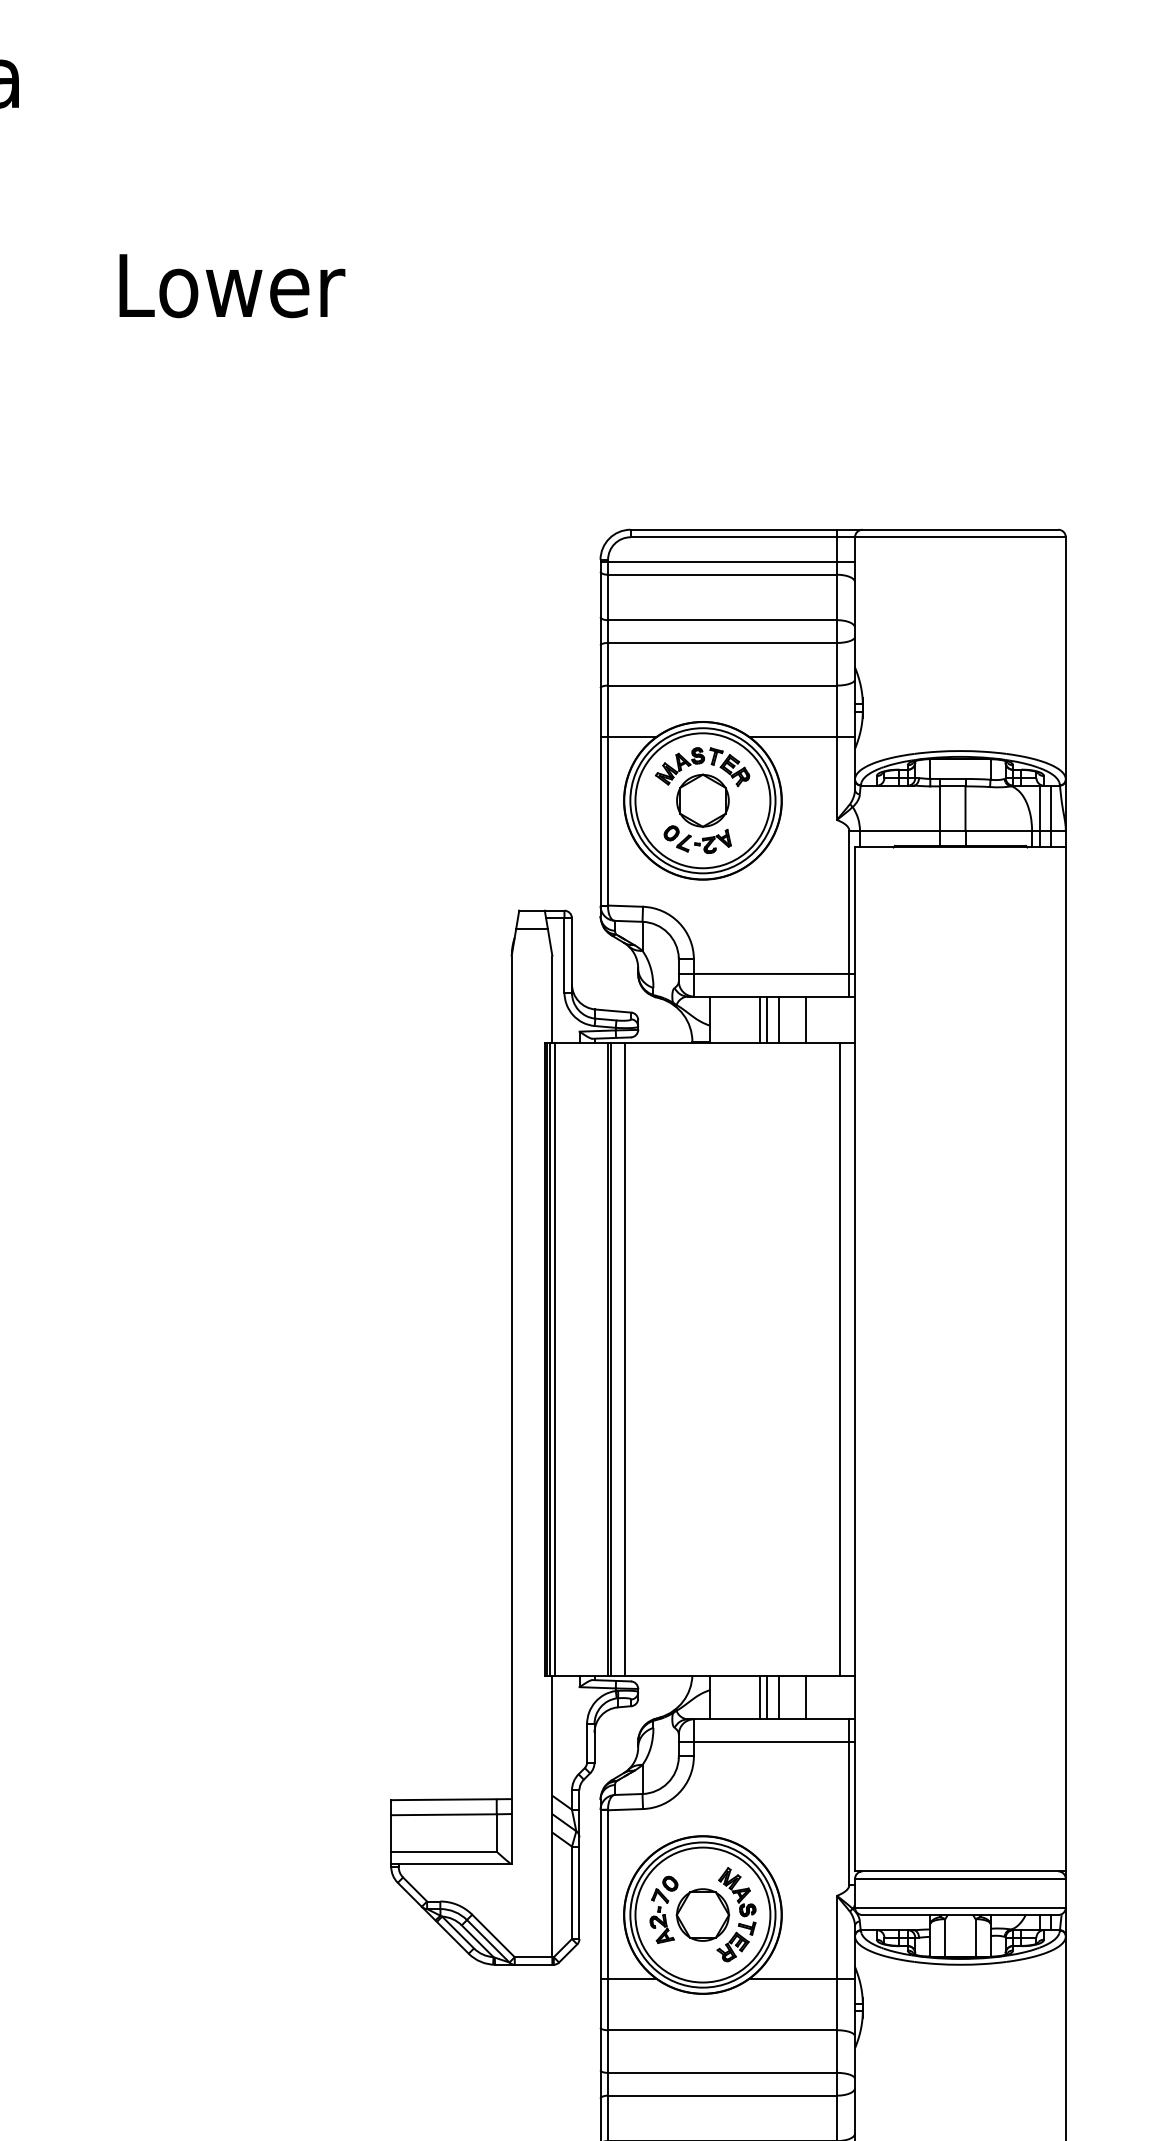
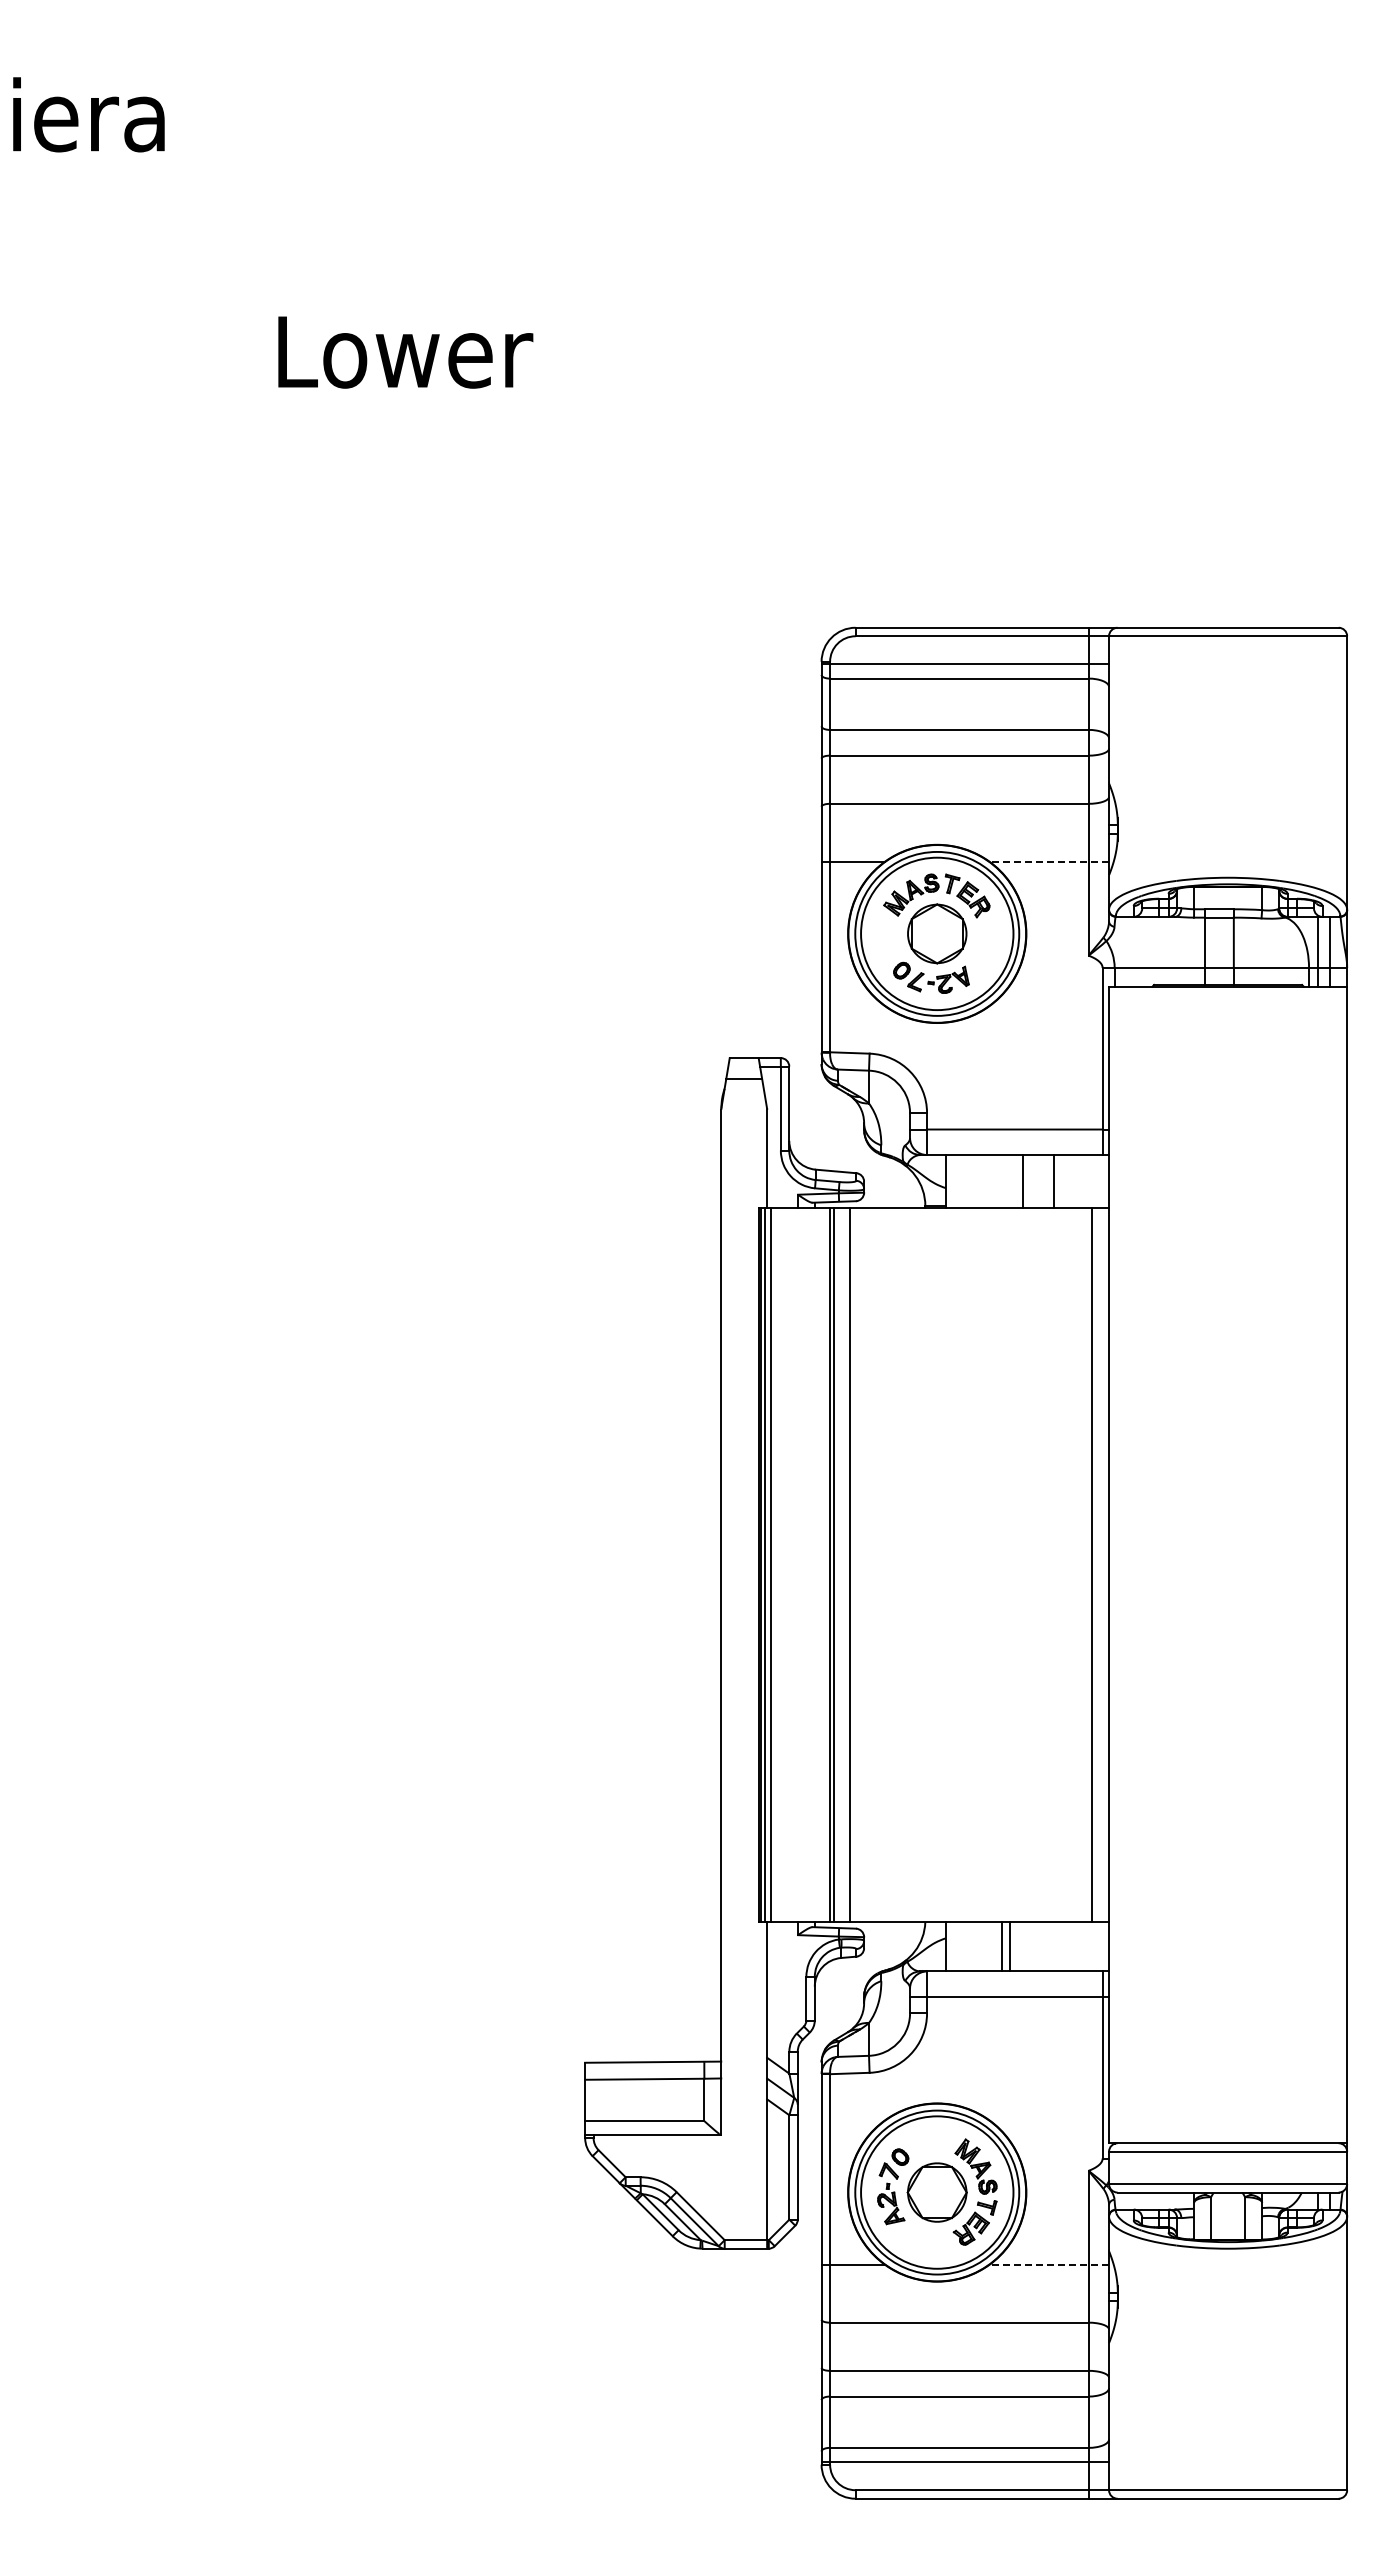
line: (802, 736) -> (1049, 861), solid -> dashed
line: (759, 1019) -> (1001, 1181), removed
line: (766, 1019) -> (1009, 1181), removed
line: (779, 1697) -> (1023, 1946), removed
line: (806, 1697) -> (1054, 1946), removed
line: (802, 1978) -> (1049, 2264), solid -> dashed

